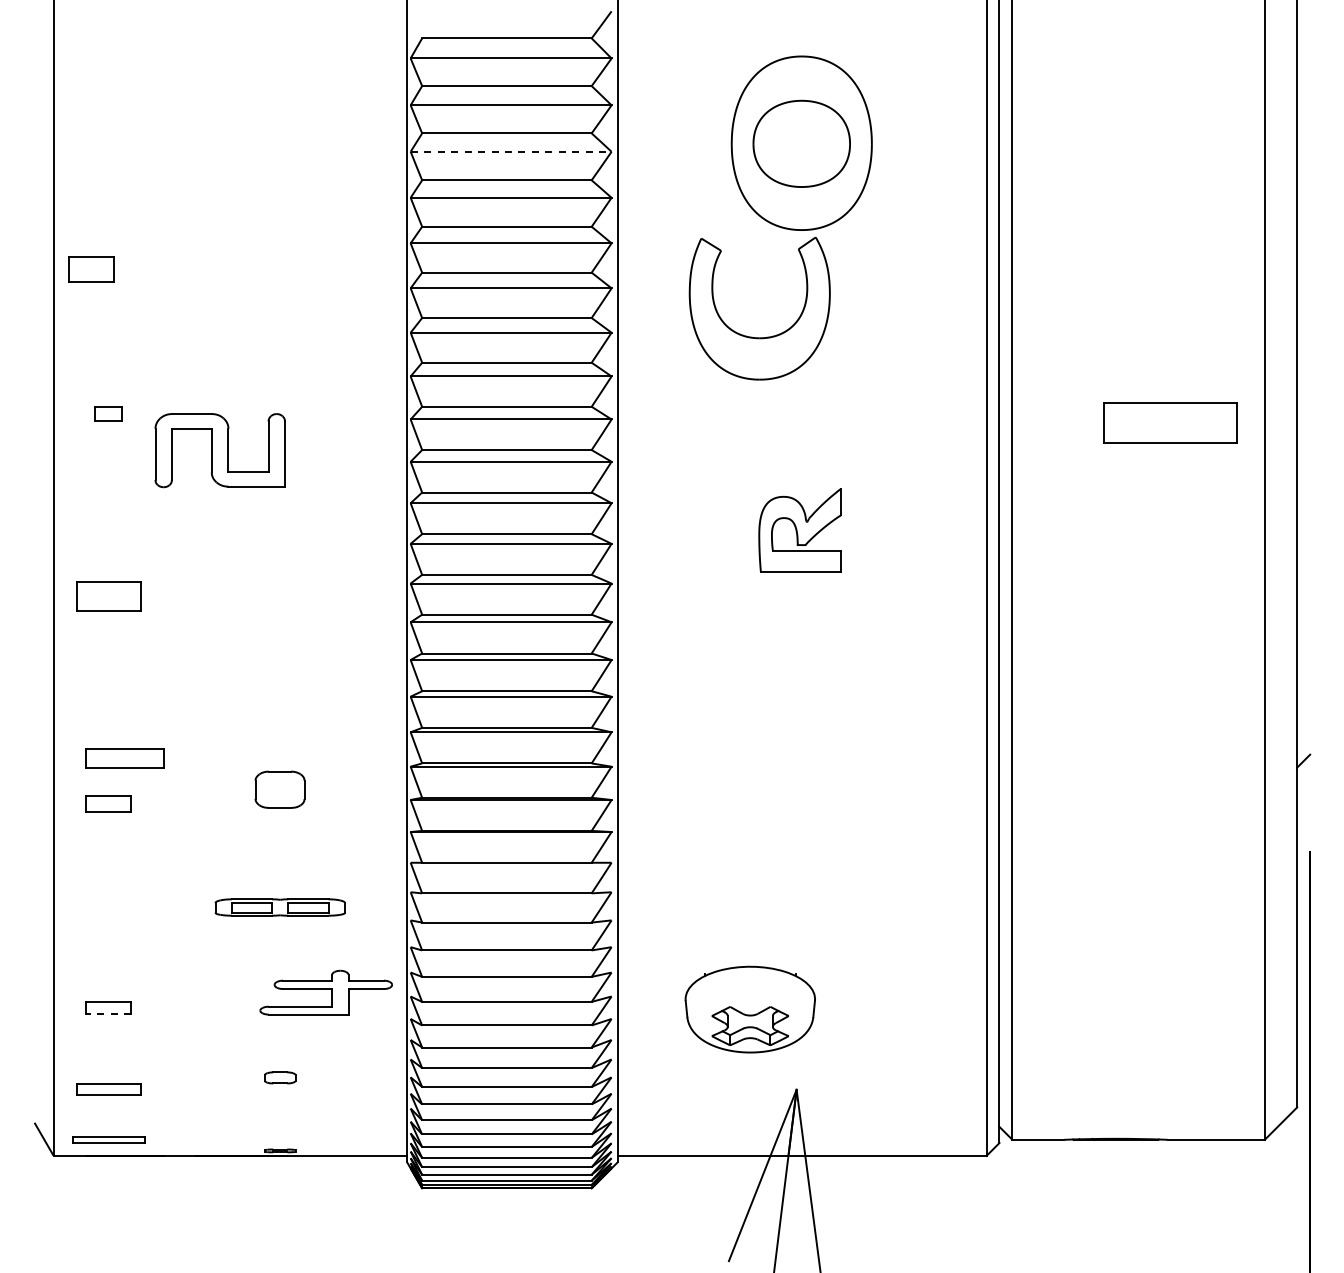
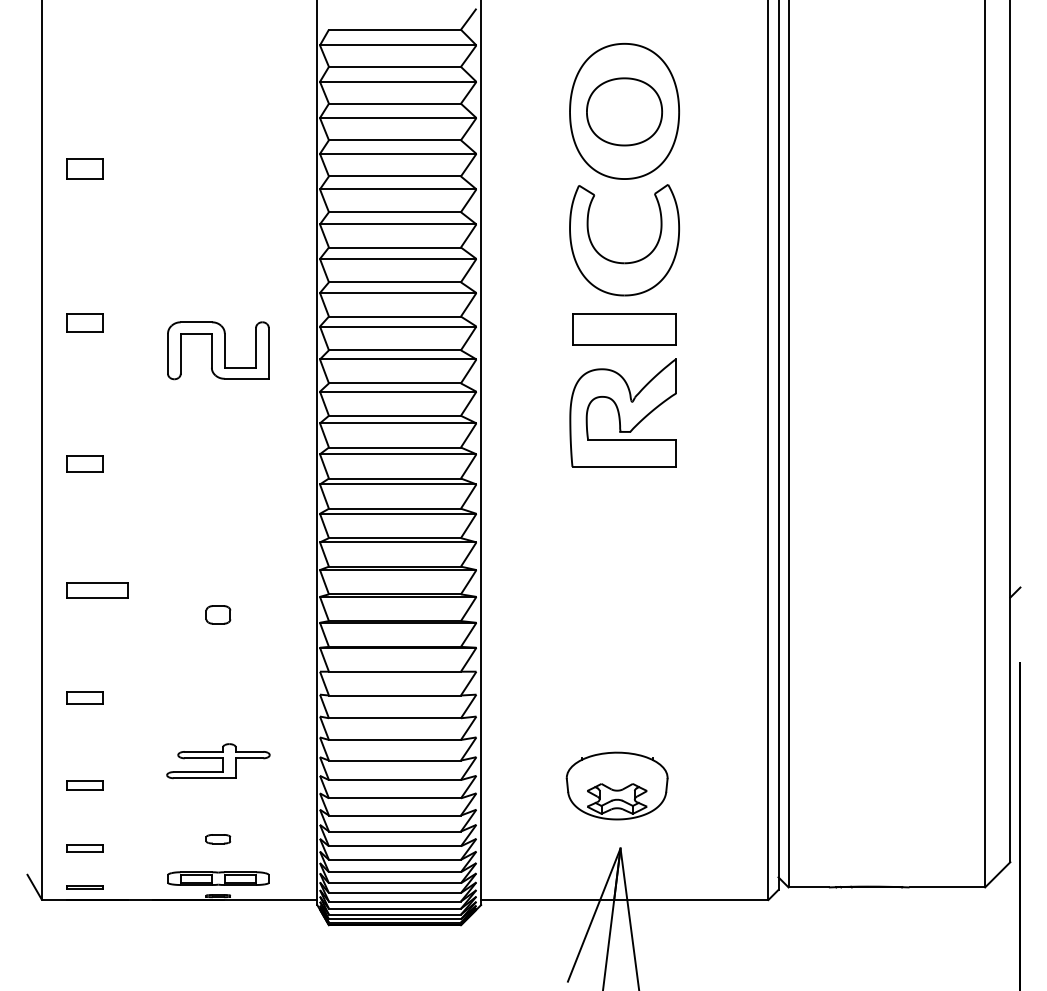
line: (511, 151) -> (398, 117), dashed -> solid
part: (91, 269) -> (84, 169), moved
part: (752, 336) -> (618, 261), moved
part: (108, 414) -> (84, 322), size x1.67
part: (1170, 422) -> (624, 328), moved
part: (219, 450) -> (217, 350), moved
part: (799, 530) -> (622, 412), size x1.67
part: (108, 596) -> (84, 464), size x0.71
part: (280, 789) -> (218, 614), size x0.62
part: (108, 803) -> (84, 697), moved
part: (279, 907) -> (217, 878), moved
part: (325, 992) -> (217, 761), moved
part: (749, 1009) -> (616, 785), moved
line: (108, 1014) -> (84, 789), dashed -> solid
part: (108, 1089) -> (84, 848), size x0.71
part: (108, 1138) -> (84, 886), size x0.62

